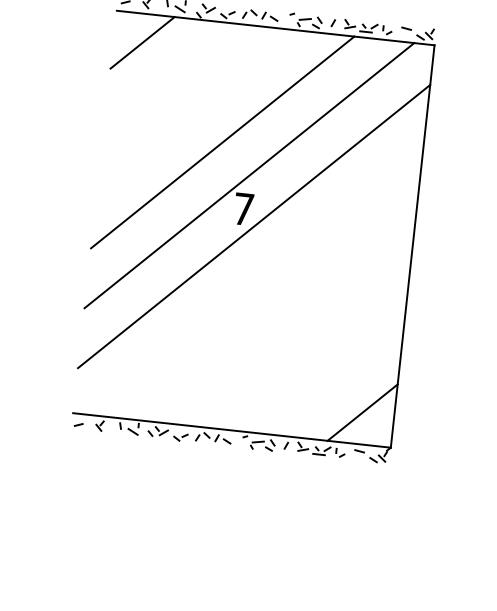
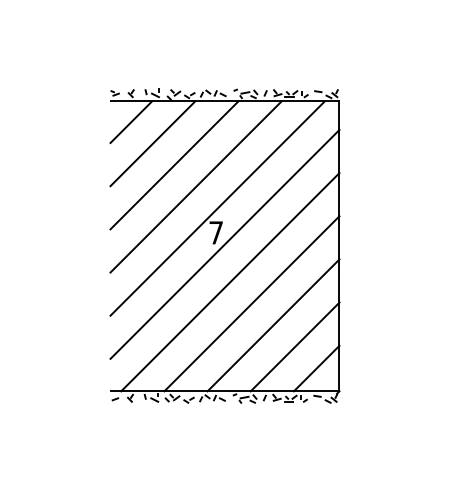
line: (168, 75) -> (152, 143), added
line: (195, 109) -> (174, 165), added
line: (256, 280) -> (230, 282), added
line: (282, 312) -> (251, 303), added
line: (309, 346) -> (273, 325), added
line: (335, 378) -> (294, 346), added

